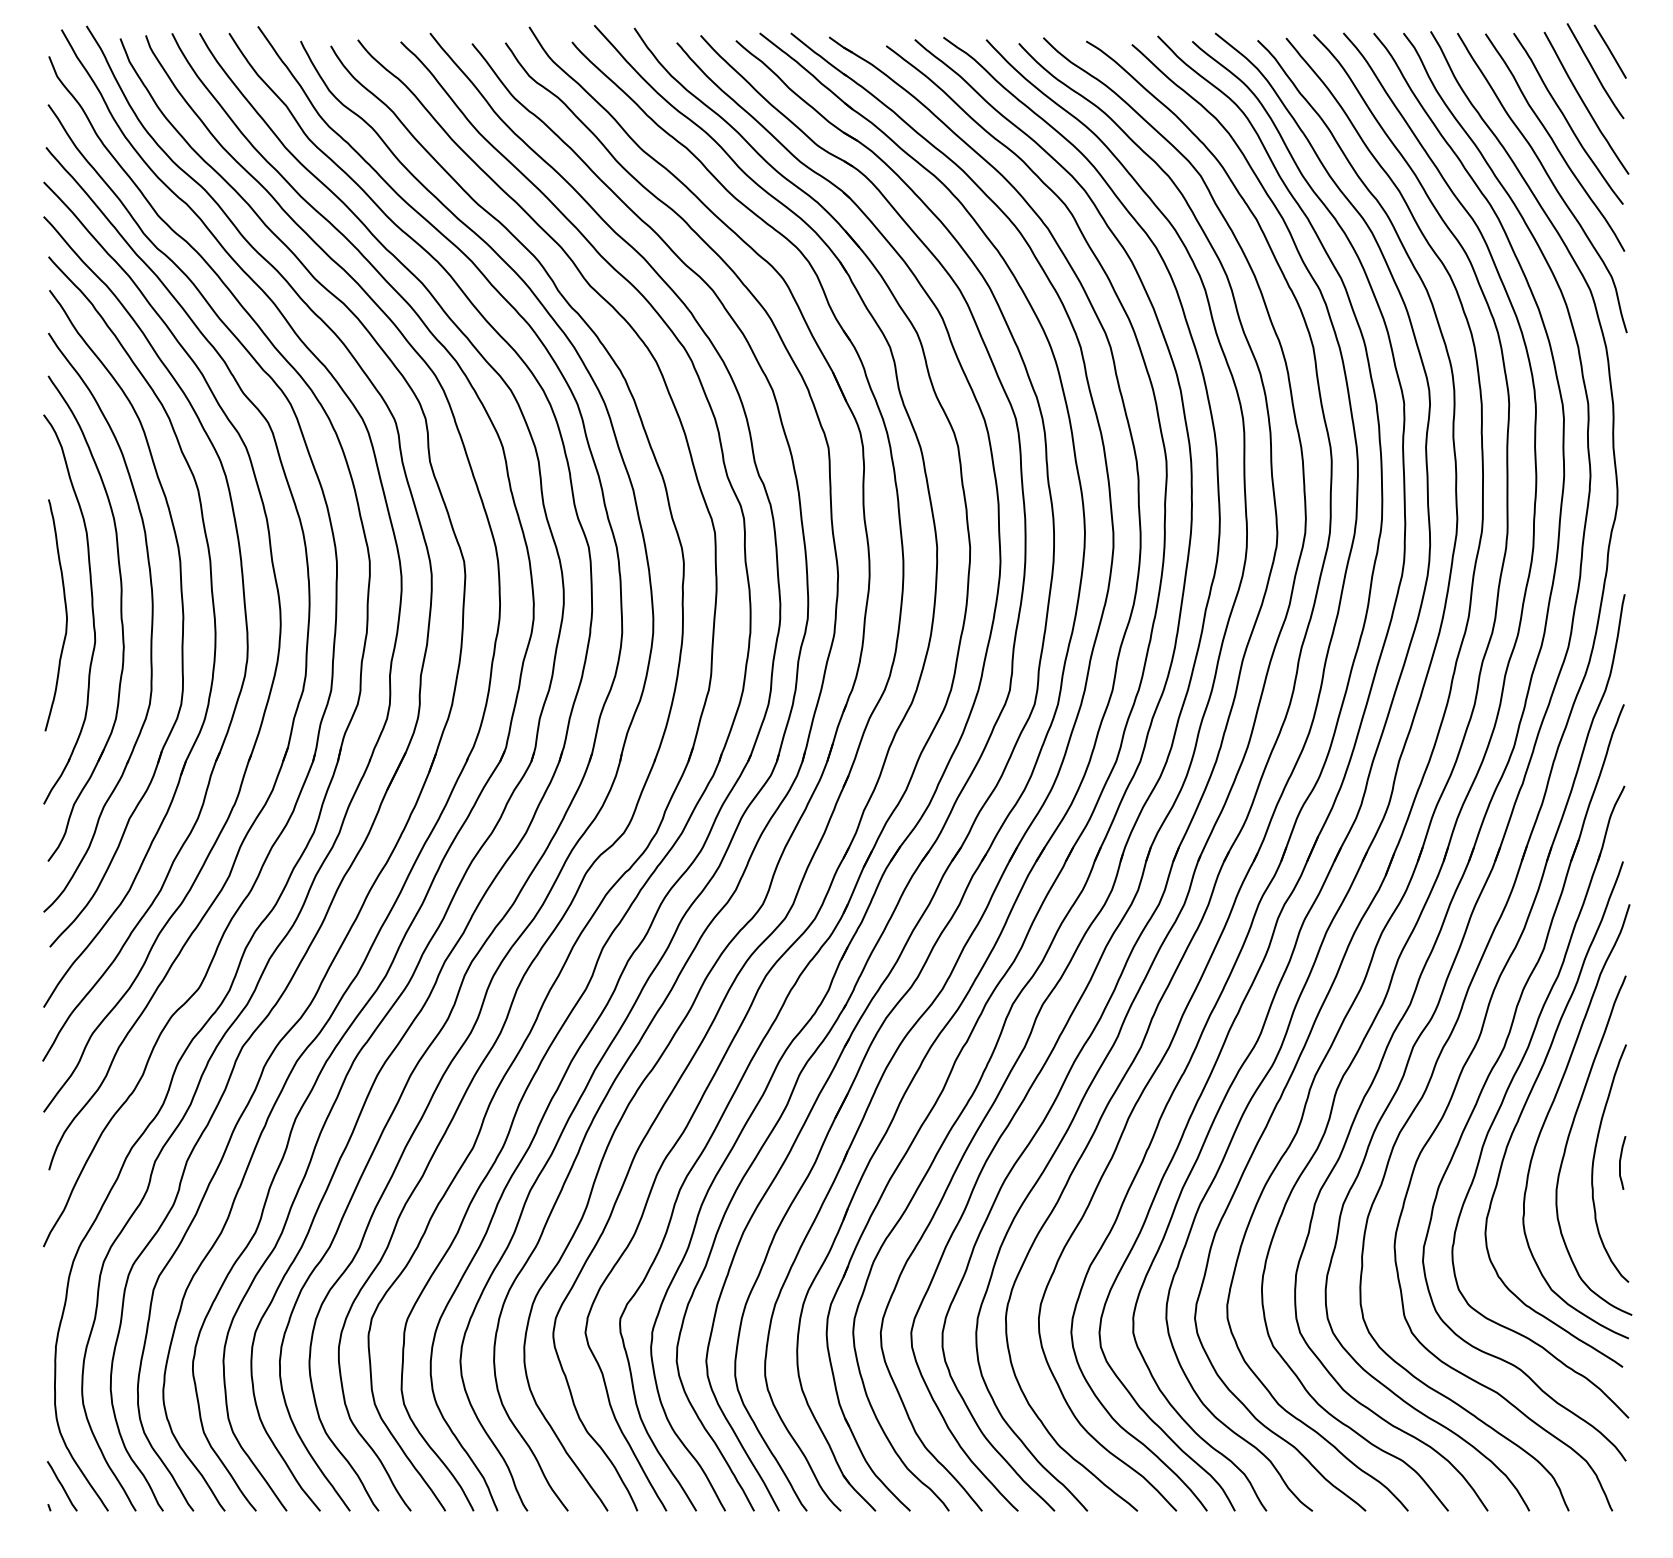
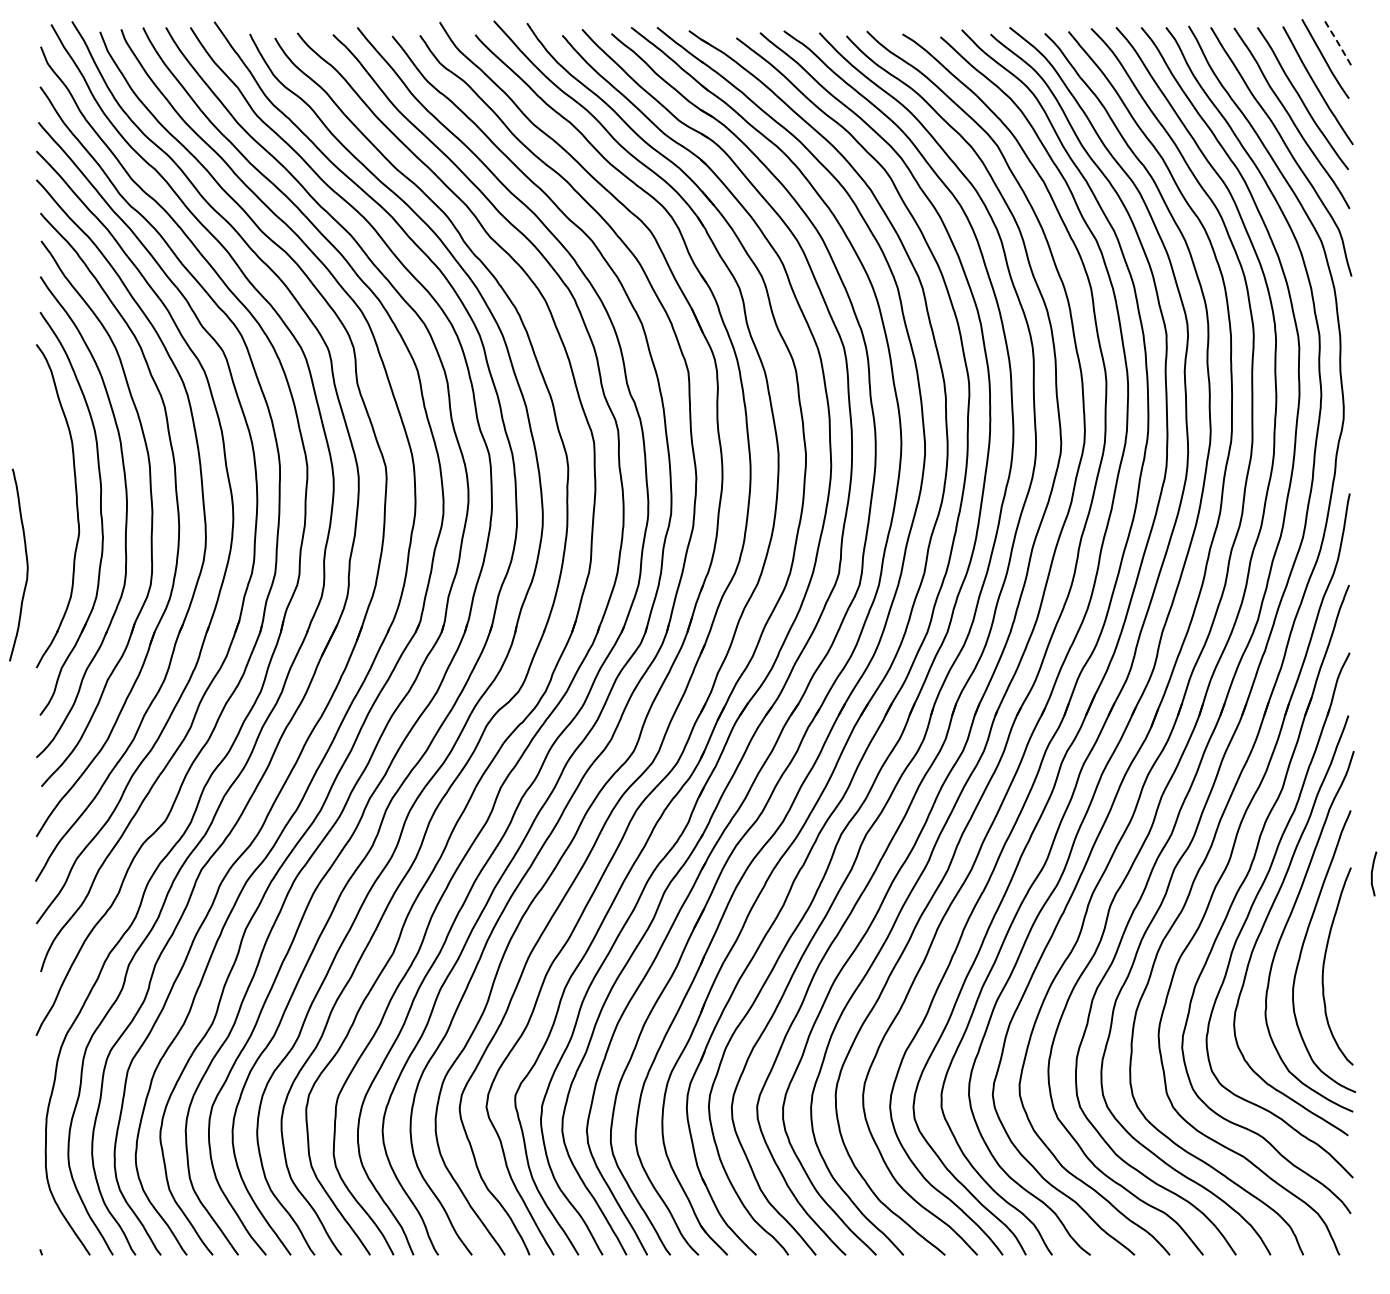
line: (1609, 50) -> (1337, 41), solid -> dashed
curve: (65, 614) -> (26, 564), moved
curve: (1620, 1162) -> (1372, 873), moved
line: (61, 1486) -> (51, 1234), removed

